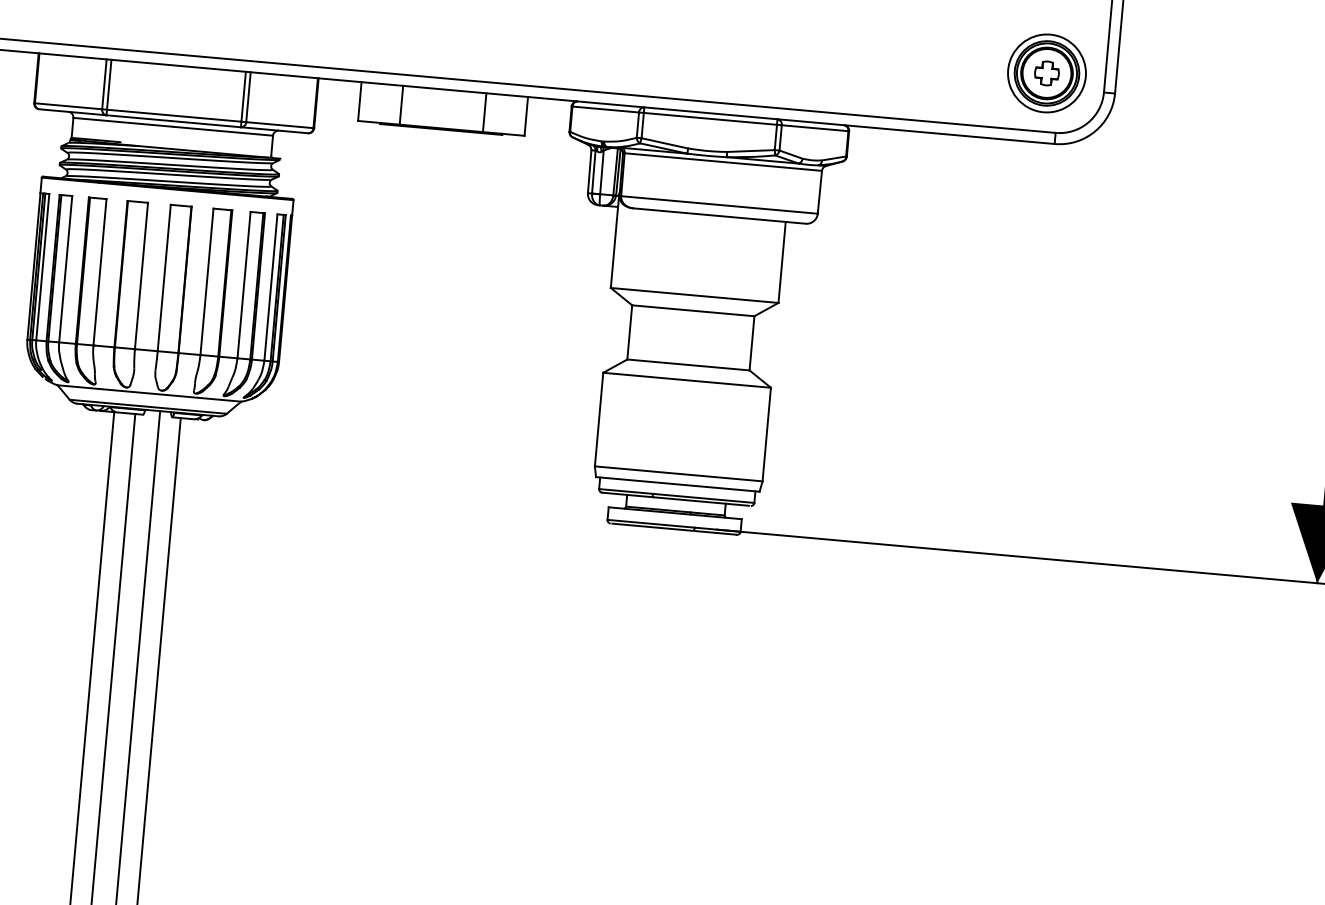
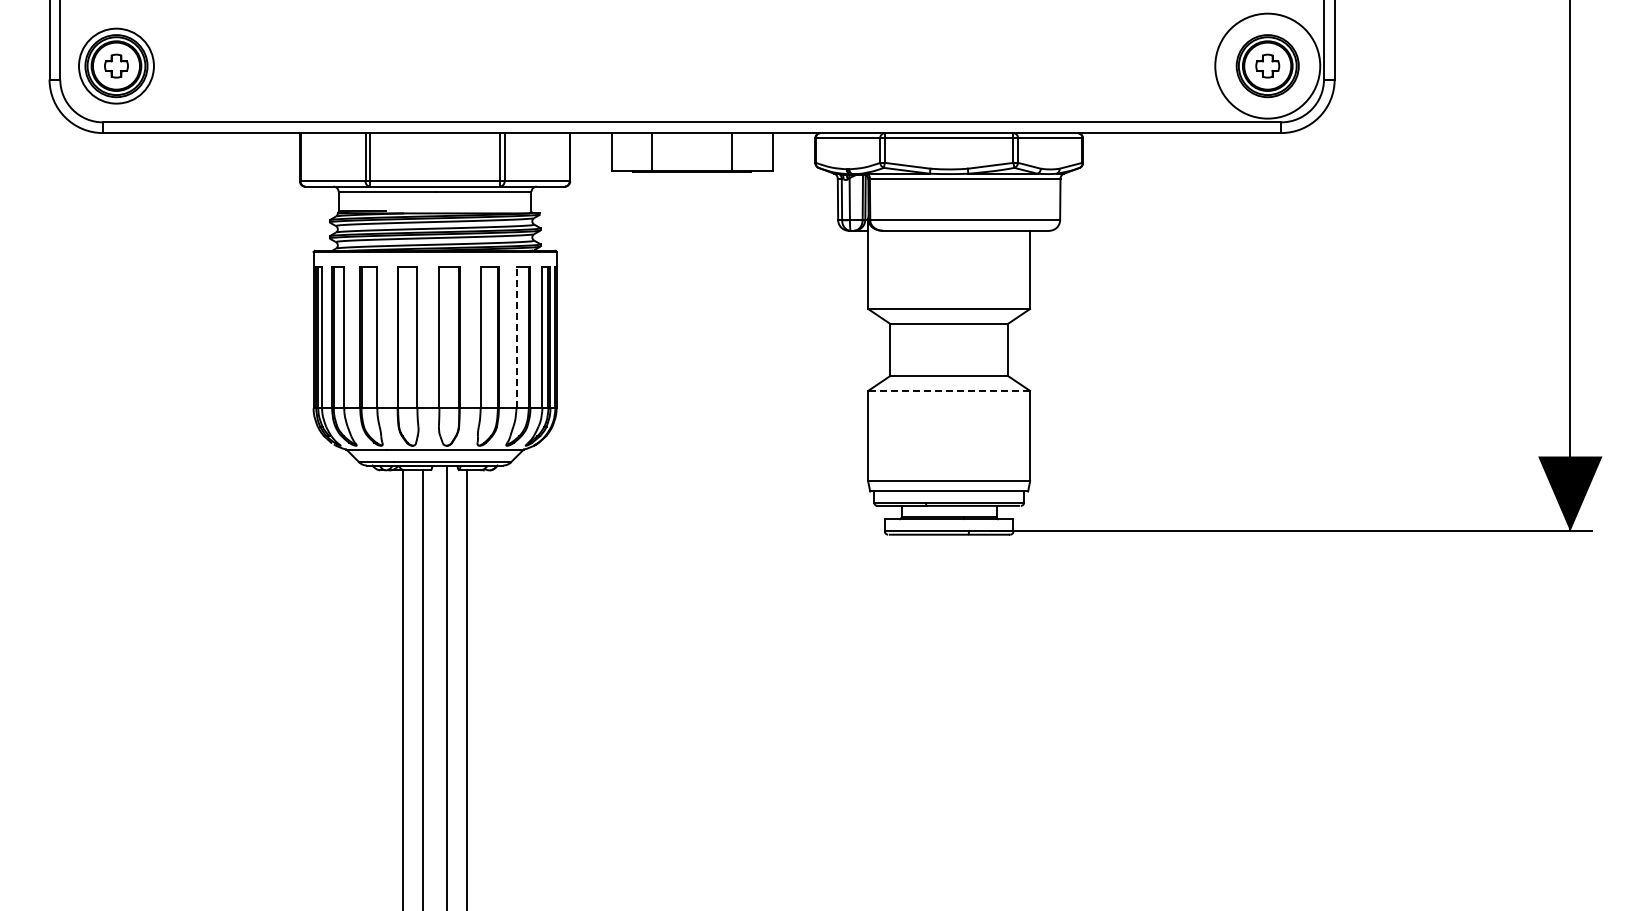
circle: (1046, 72) -> (1267, 65), size x1.4
line: (244, 284) -> (516, 337), solid -> dashed
line: (687, 379) -> (949, 390), solid -> dashed

